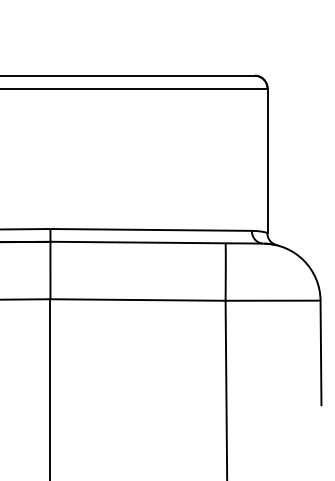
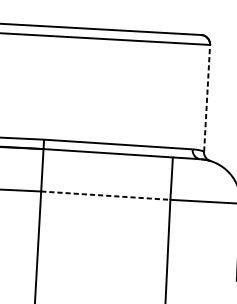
line: (267, 160) -> (207, 98), solid -> dashed
line: (138, 300) -> (106, 196), solid -> dashed

